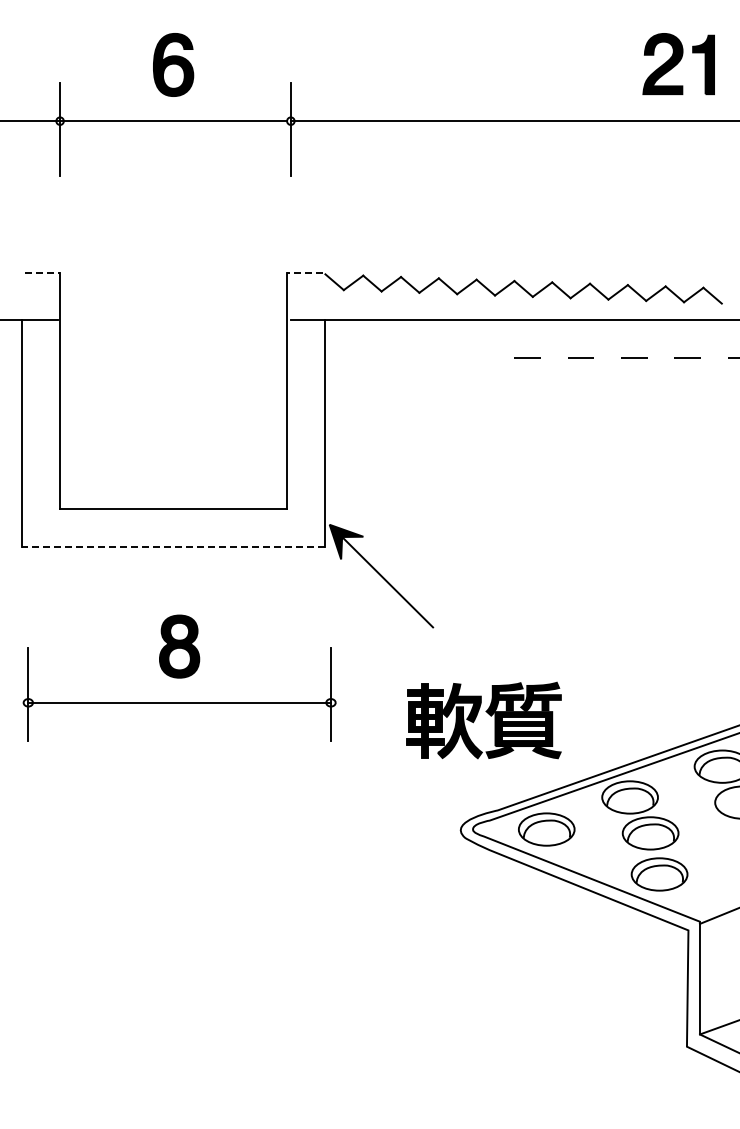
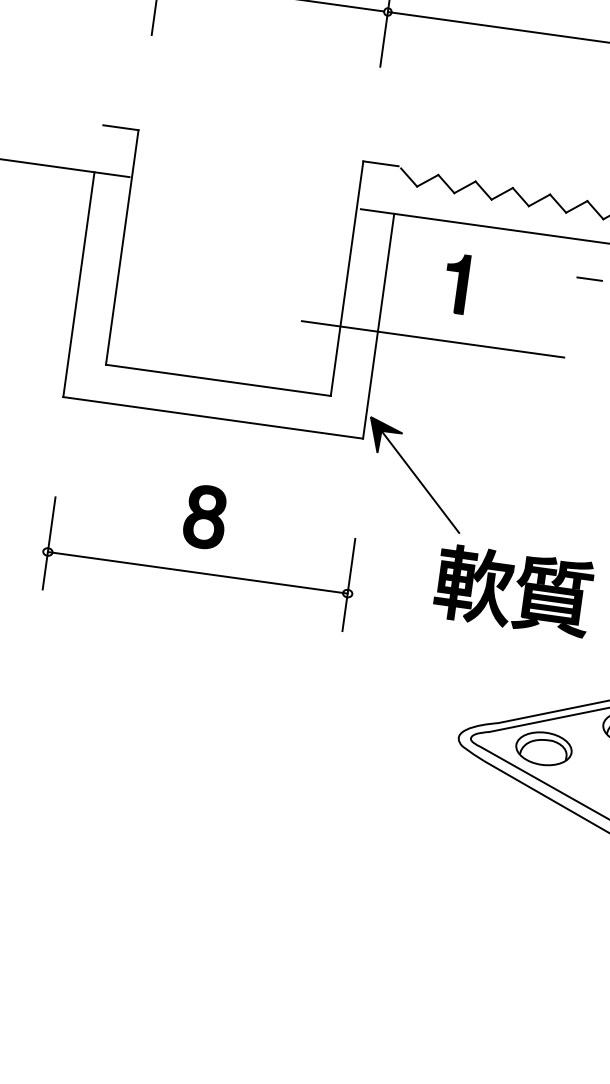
line: (42, 272) -> (121, 127), dashed -> solid
line: (304, 272) -> (380, 163), dashed -> solid
part: (395, 380) -> (455, 283), added
line: (380, 439) -> (432, 339), added
line: (173, 547) -> (213, 418), dashed -> solid
part: (476, 718) -> (506, 587), moved

